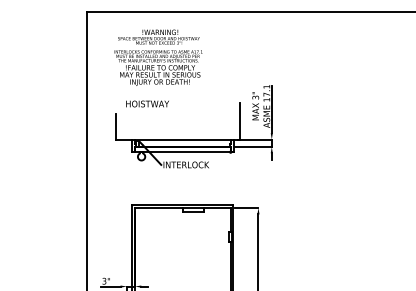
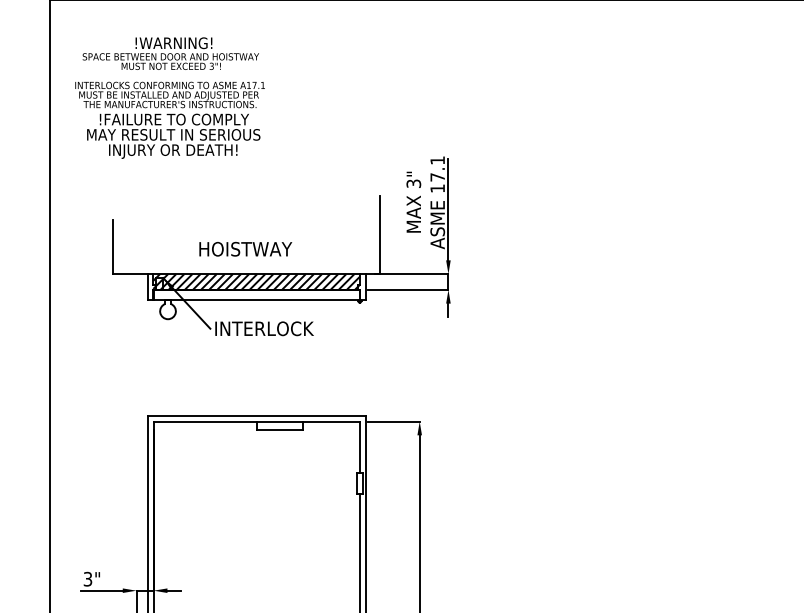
text: (158, 57) -> (169, 97), moved
text: (147, 103) -> (245, 248), moved
hatch: (182, 142) -> (256, 280), added

